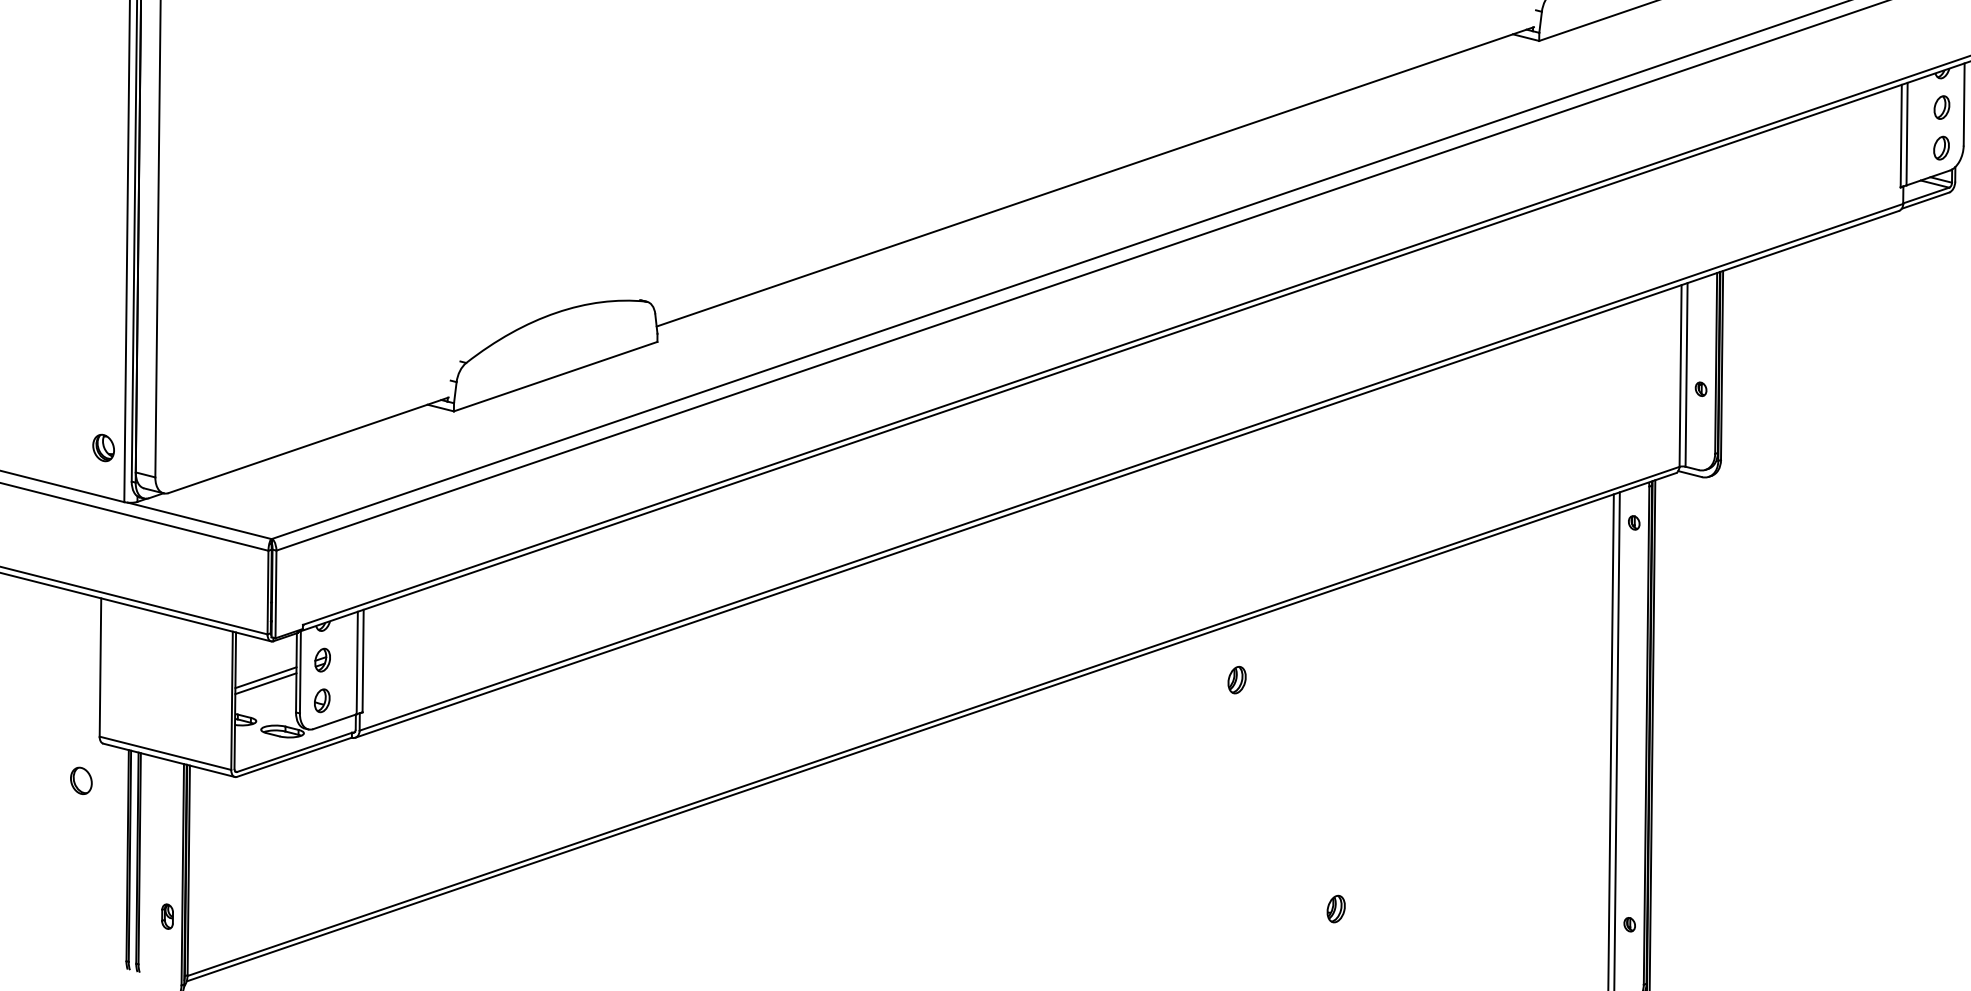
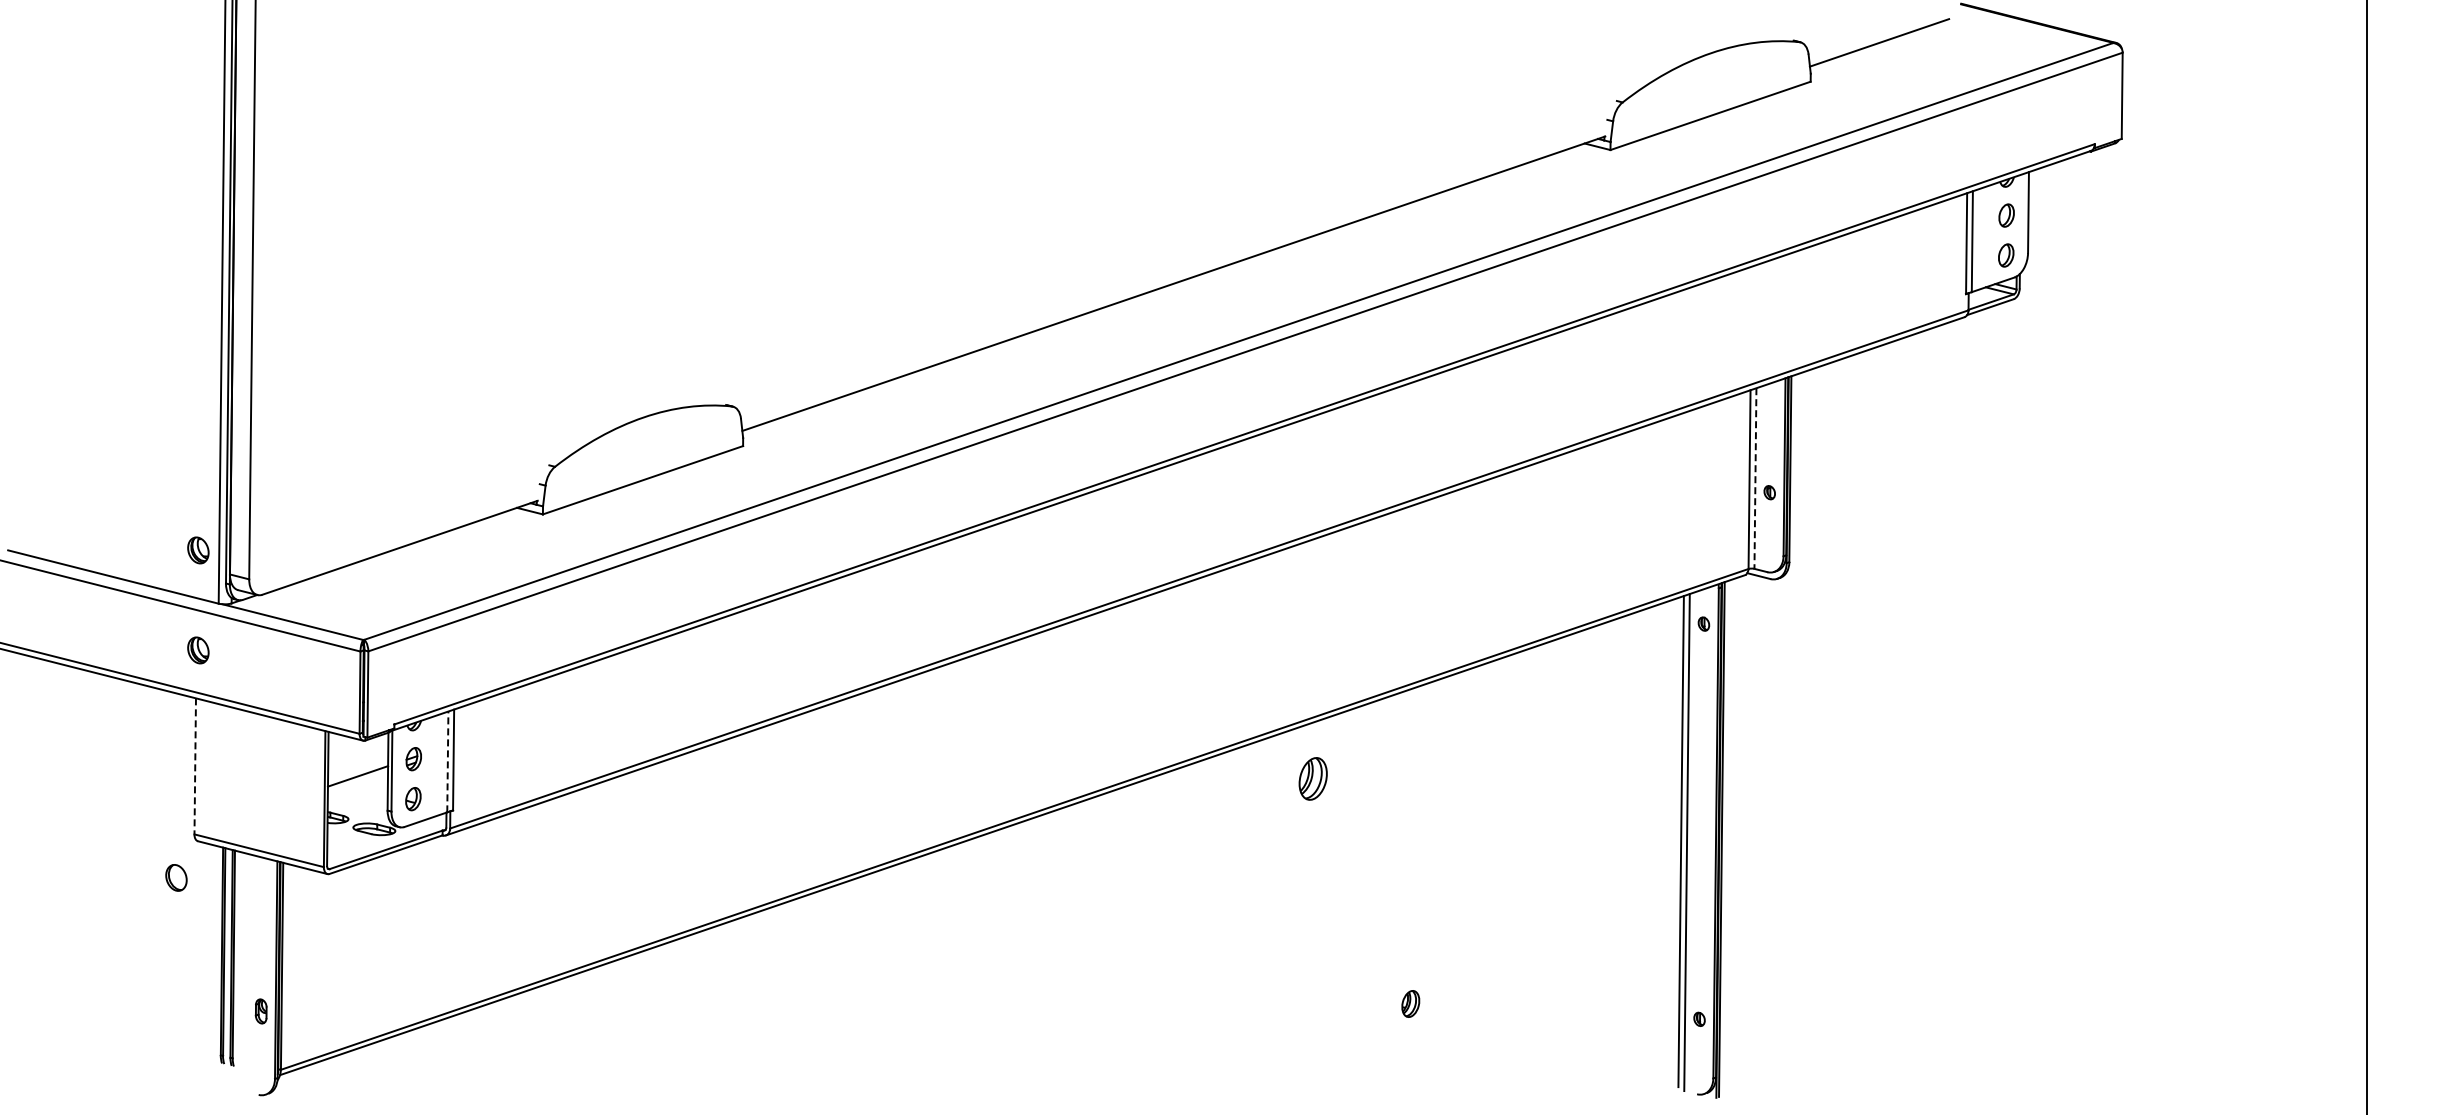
line: (1686, 375) -> (1755, 479), solid -> dashed
part: (103, 549) -> (198, 650), added
line: (356, 662) -> (447, 761), solid -> dashed
line: (100, 667) -> (195, 766), solid -> dashed
part: (1237, 679) -> (1313, 778), size x1.6
line: (265, 683) -> (357, 782), removed

